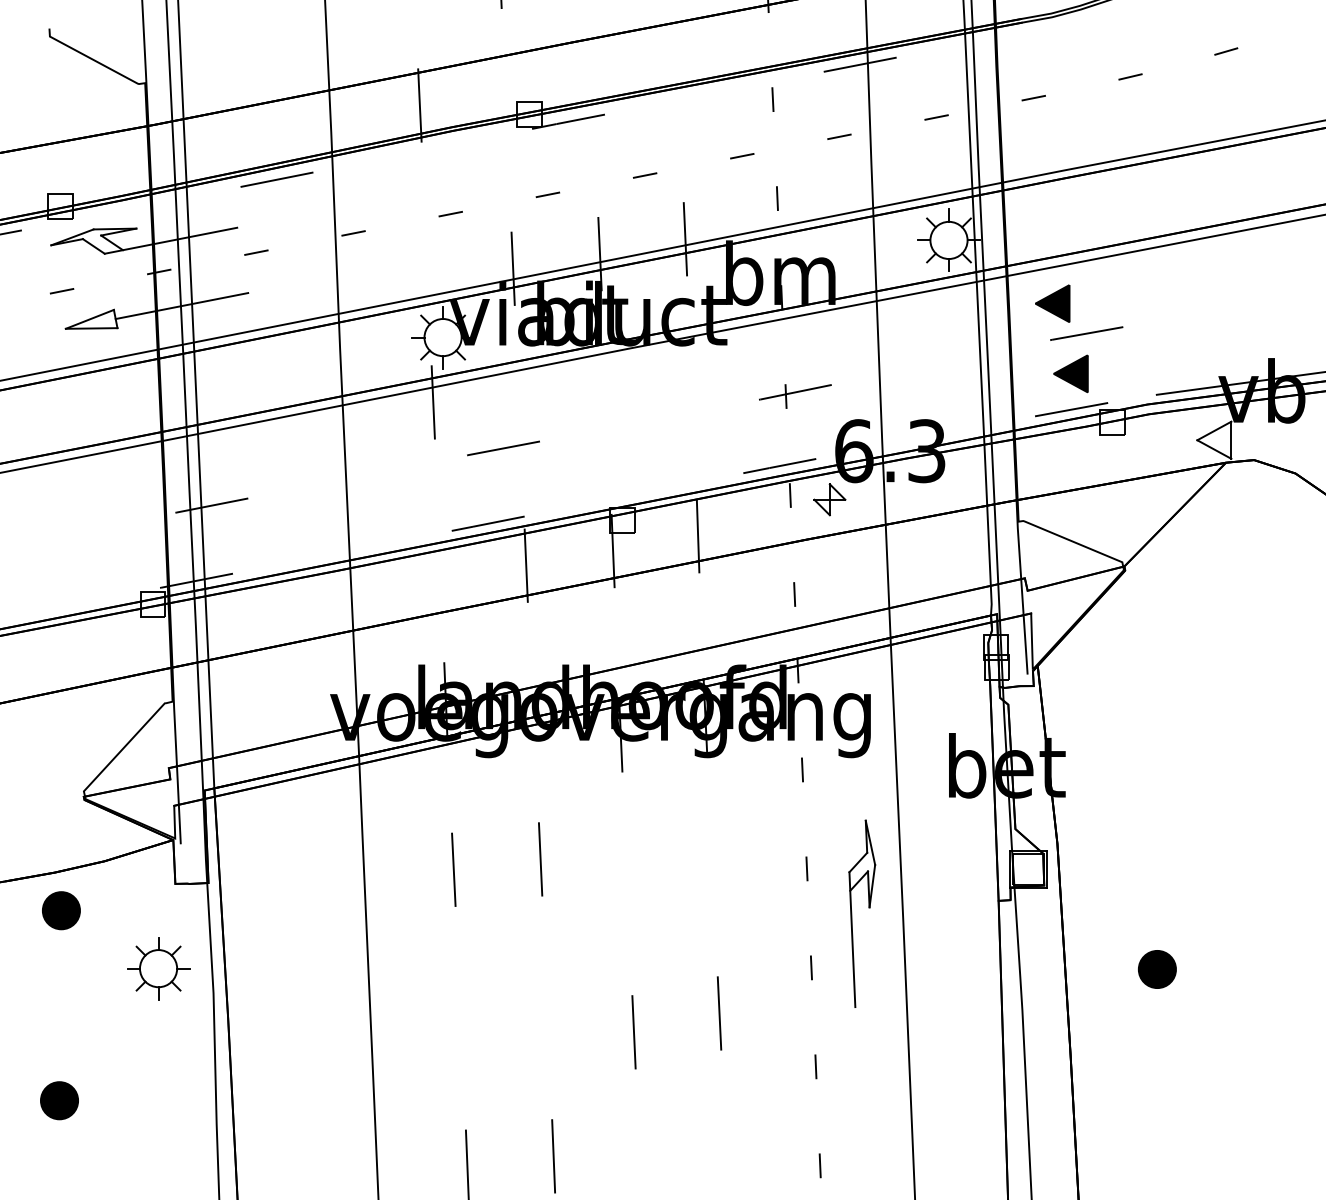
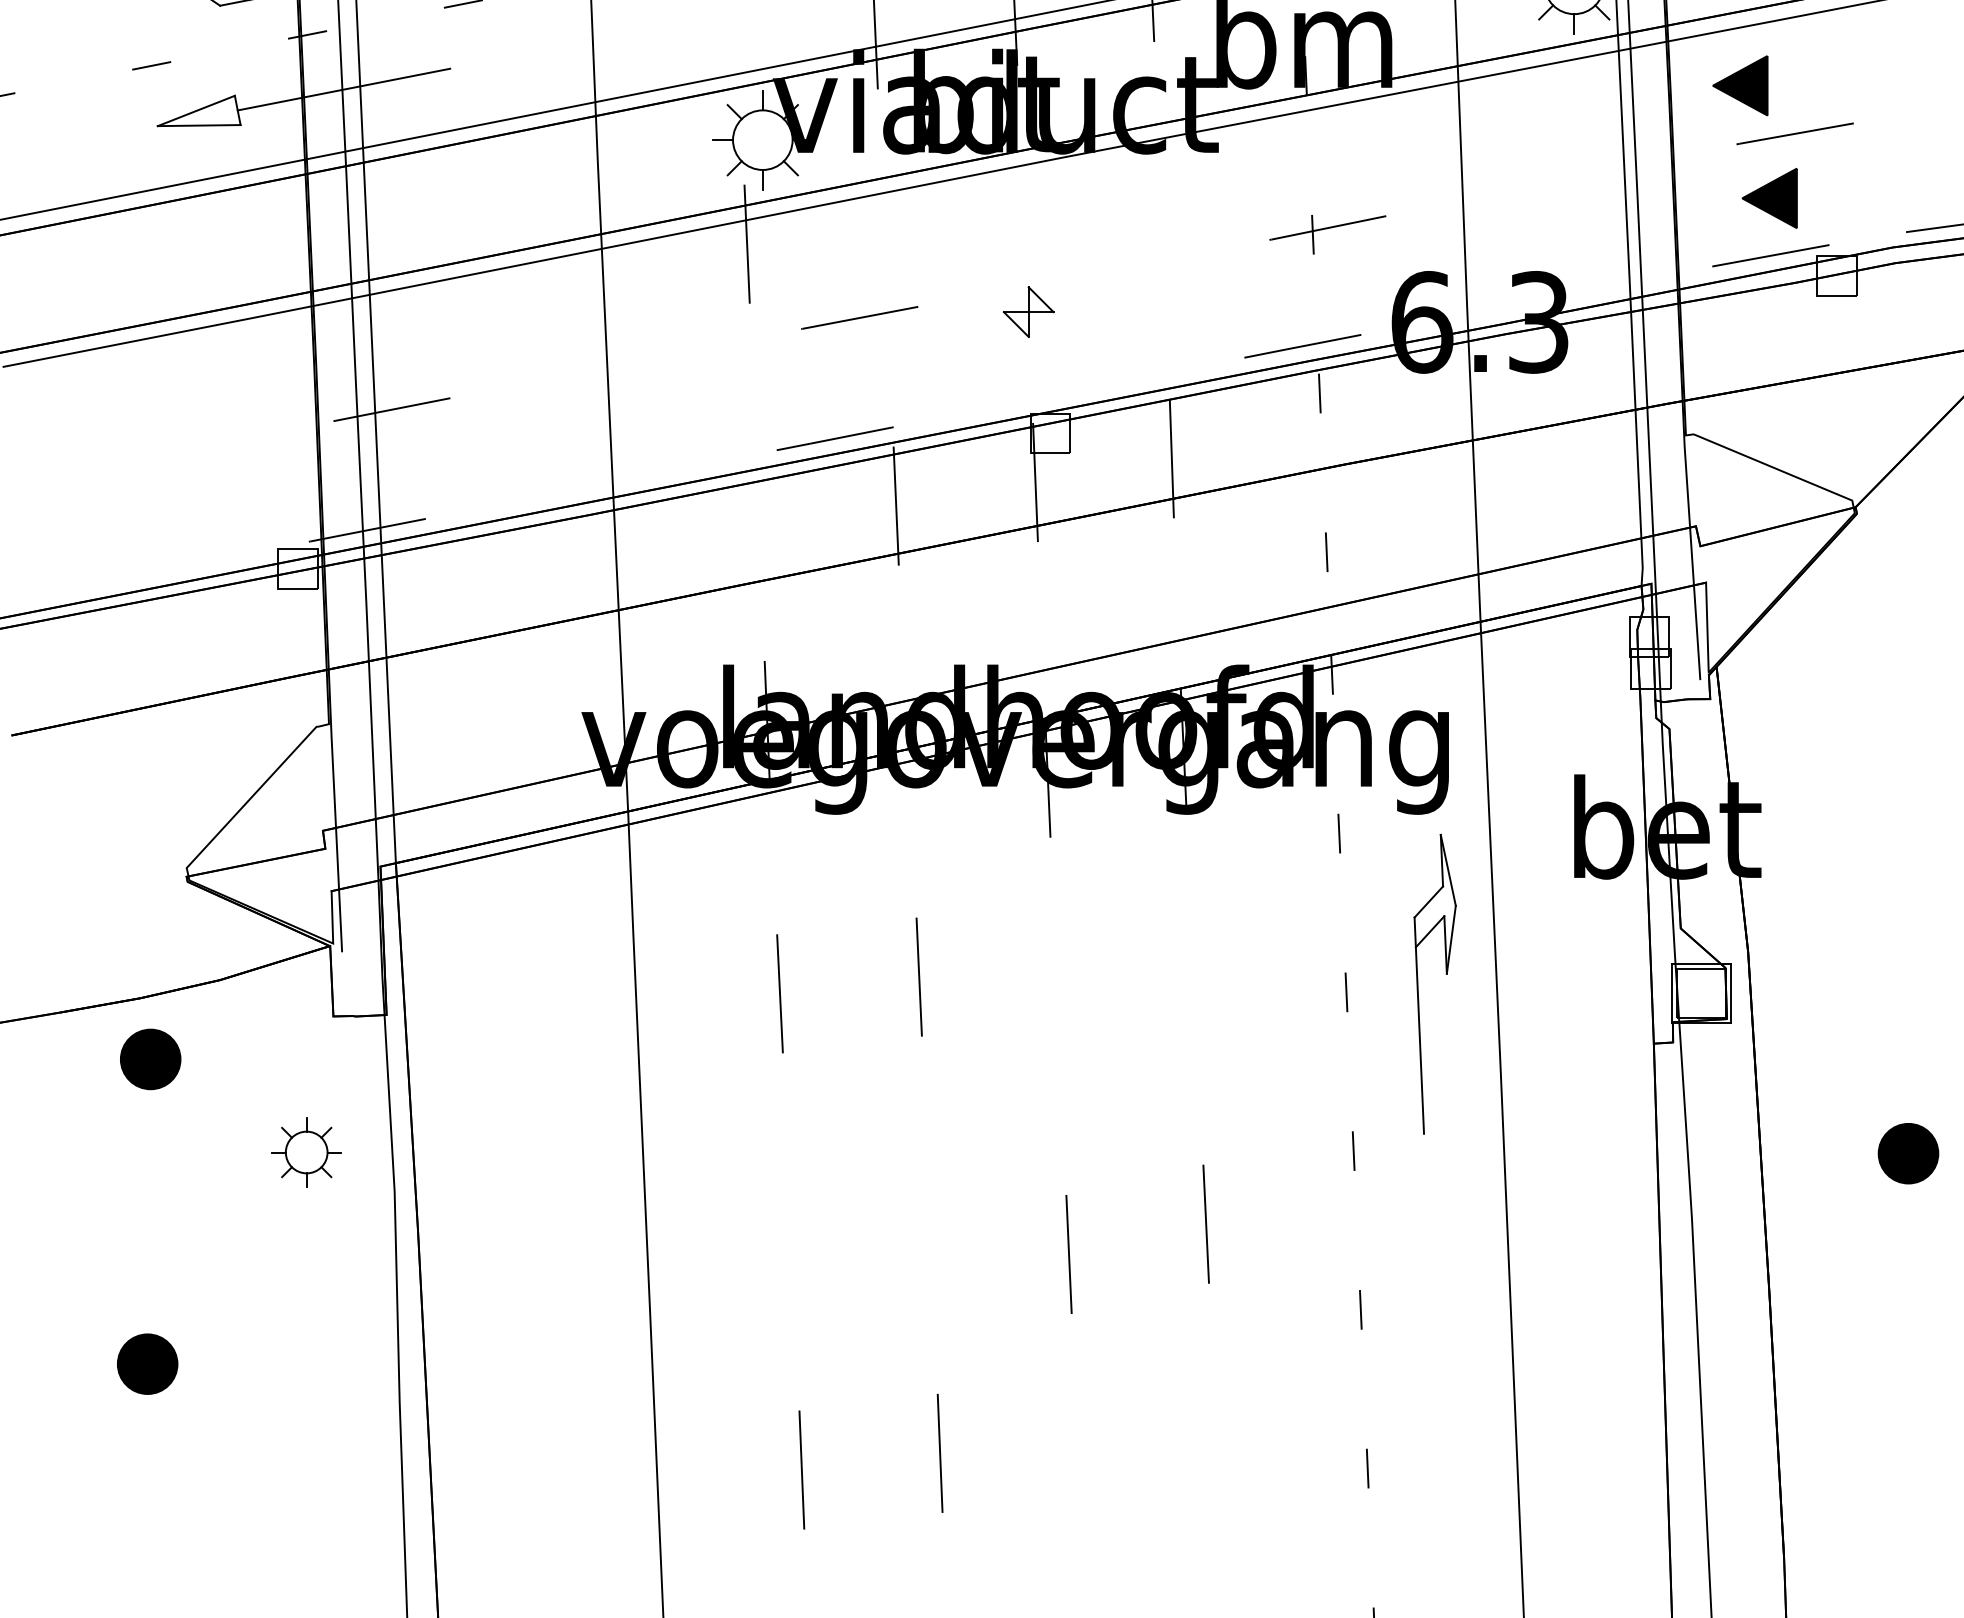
part: (829, 499) -> (1028, 311), moved
part: (868, 908) -> (1445, 975), moved
part: (158, 968) -> (306, 1152), size x0.7

